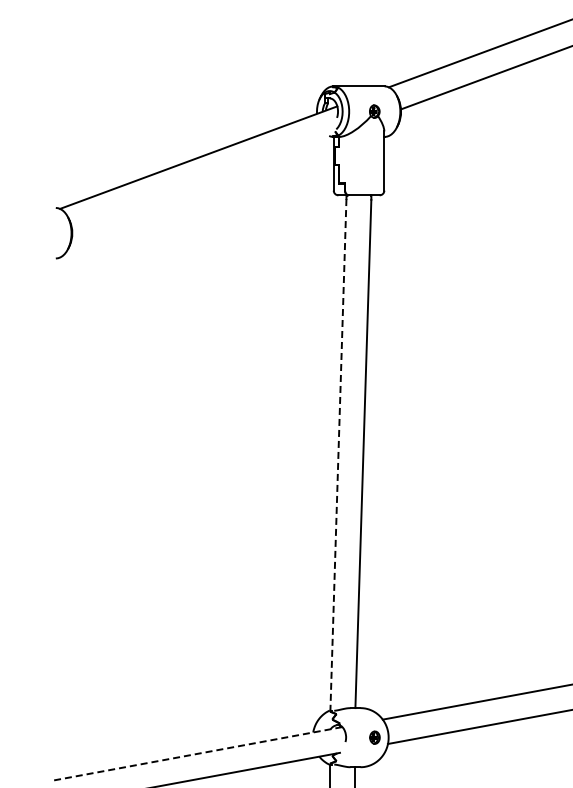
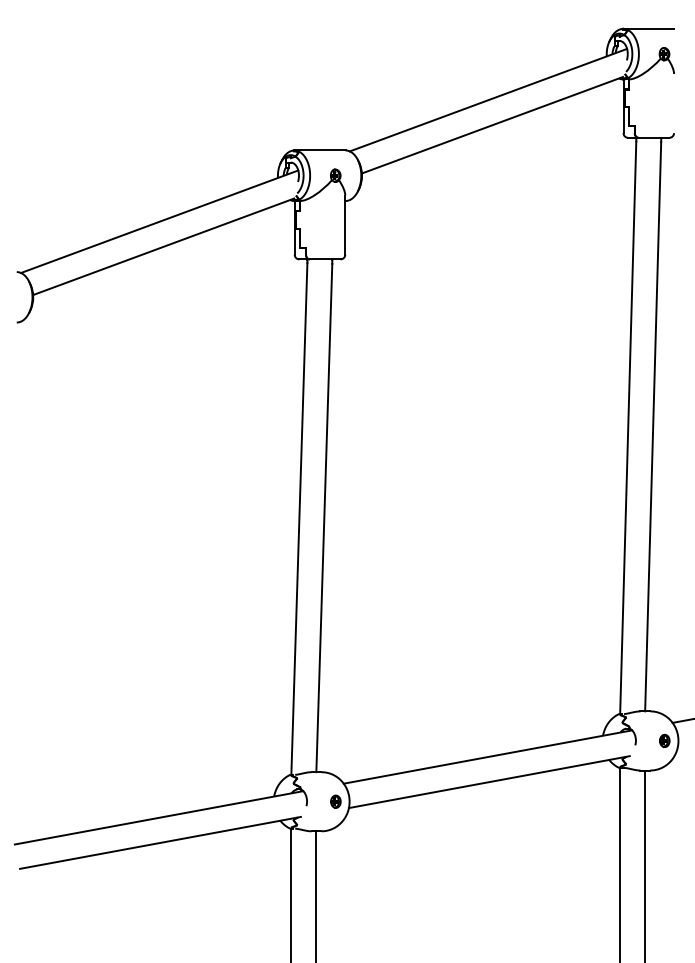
line: (202, 182) -> (163, 246), added
line: (338, 454) -> (299, 518), dashed -> solid
line: (198, 753) -> (159, 817), dashed -> solid

